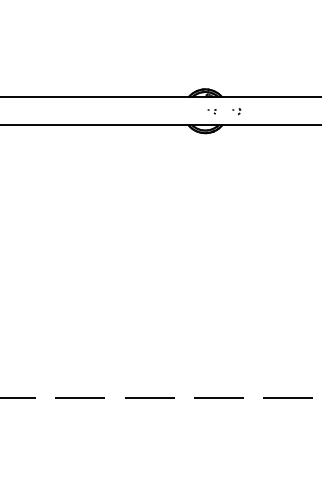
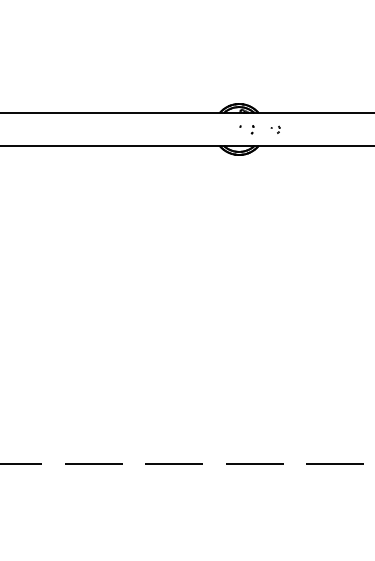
part: (211, 111) -> (246, 129), size x1.6

